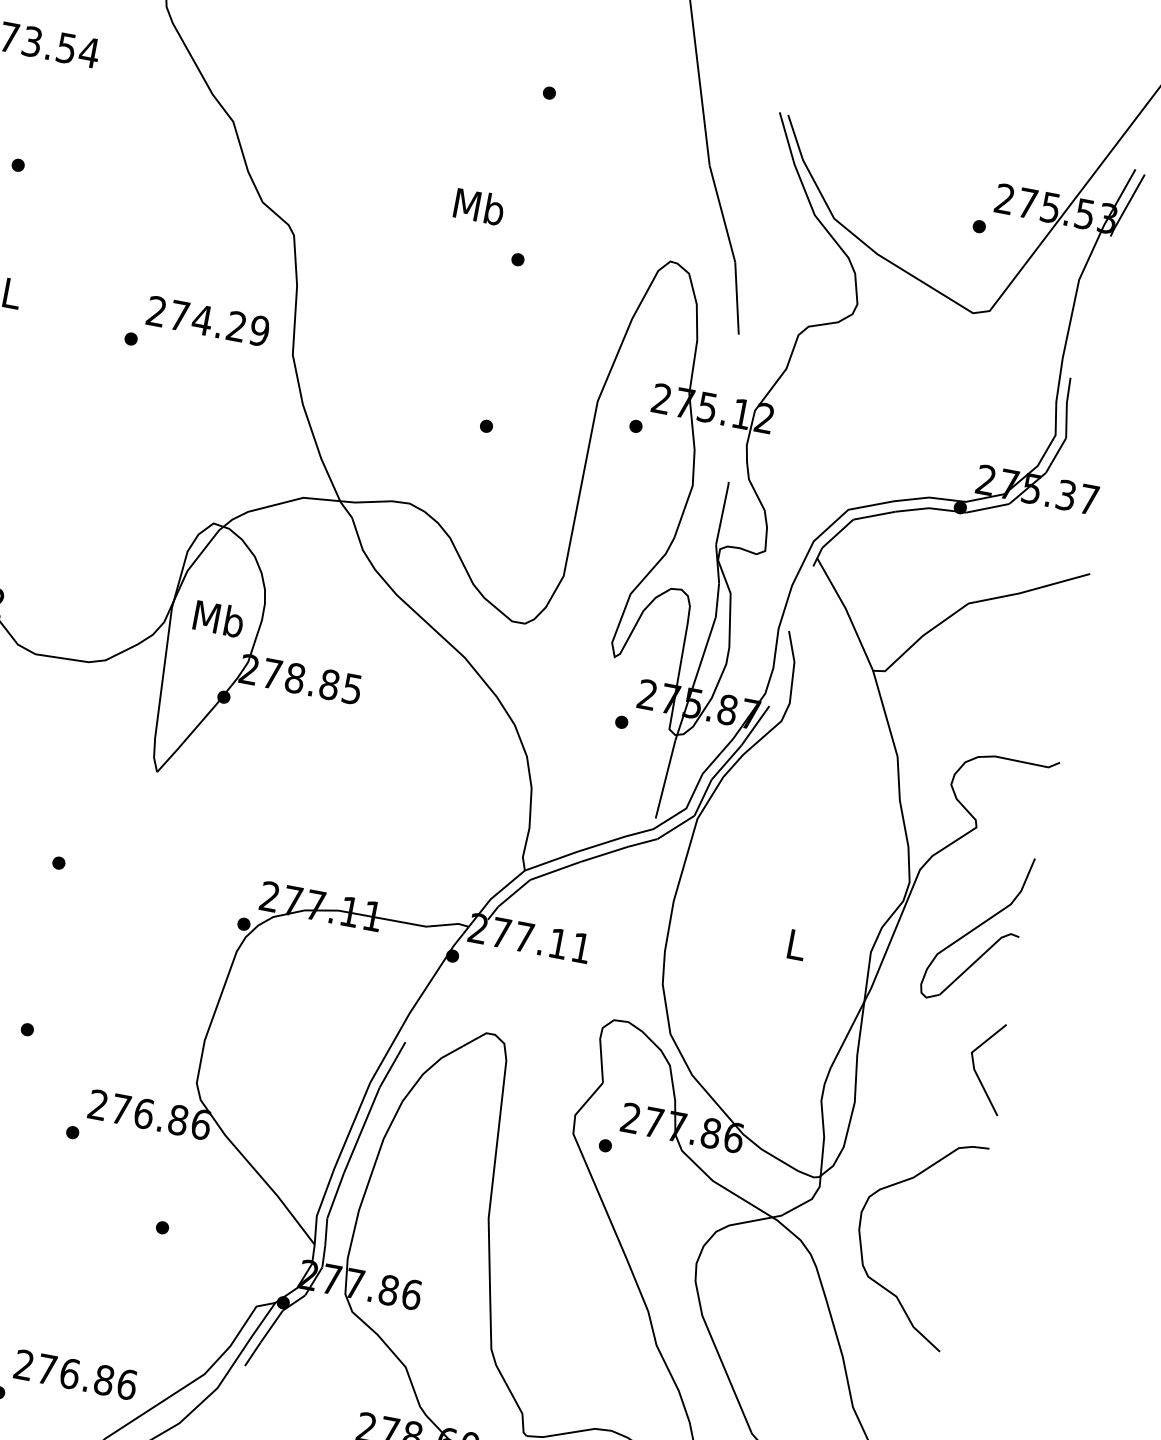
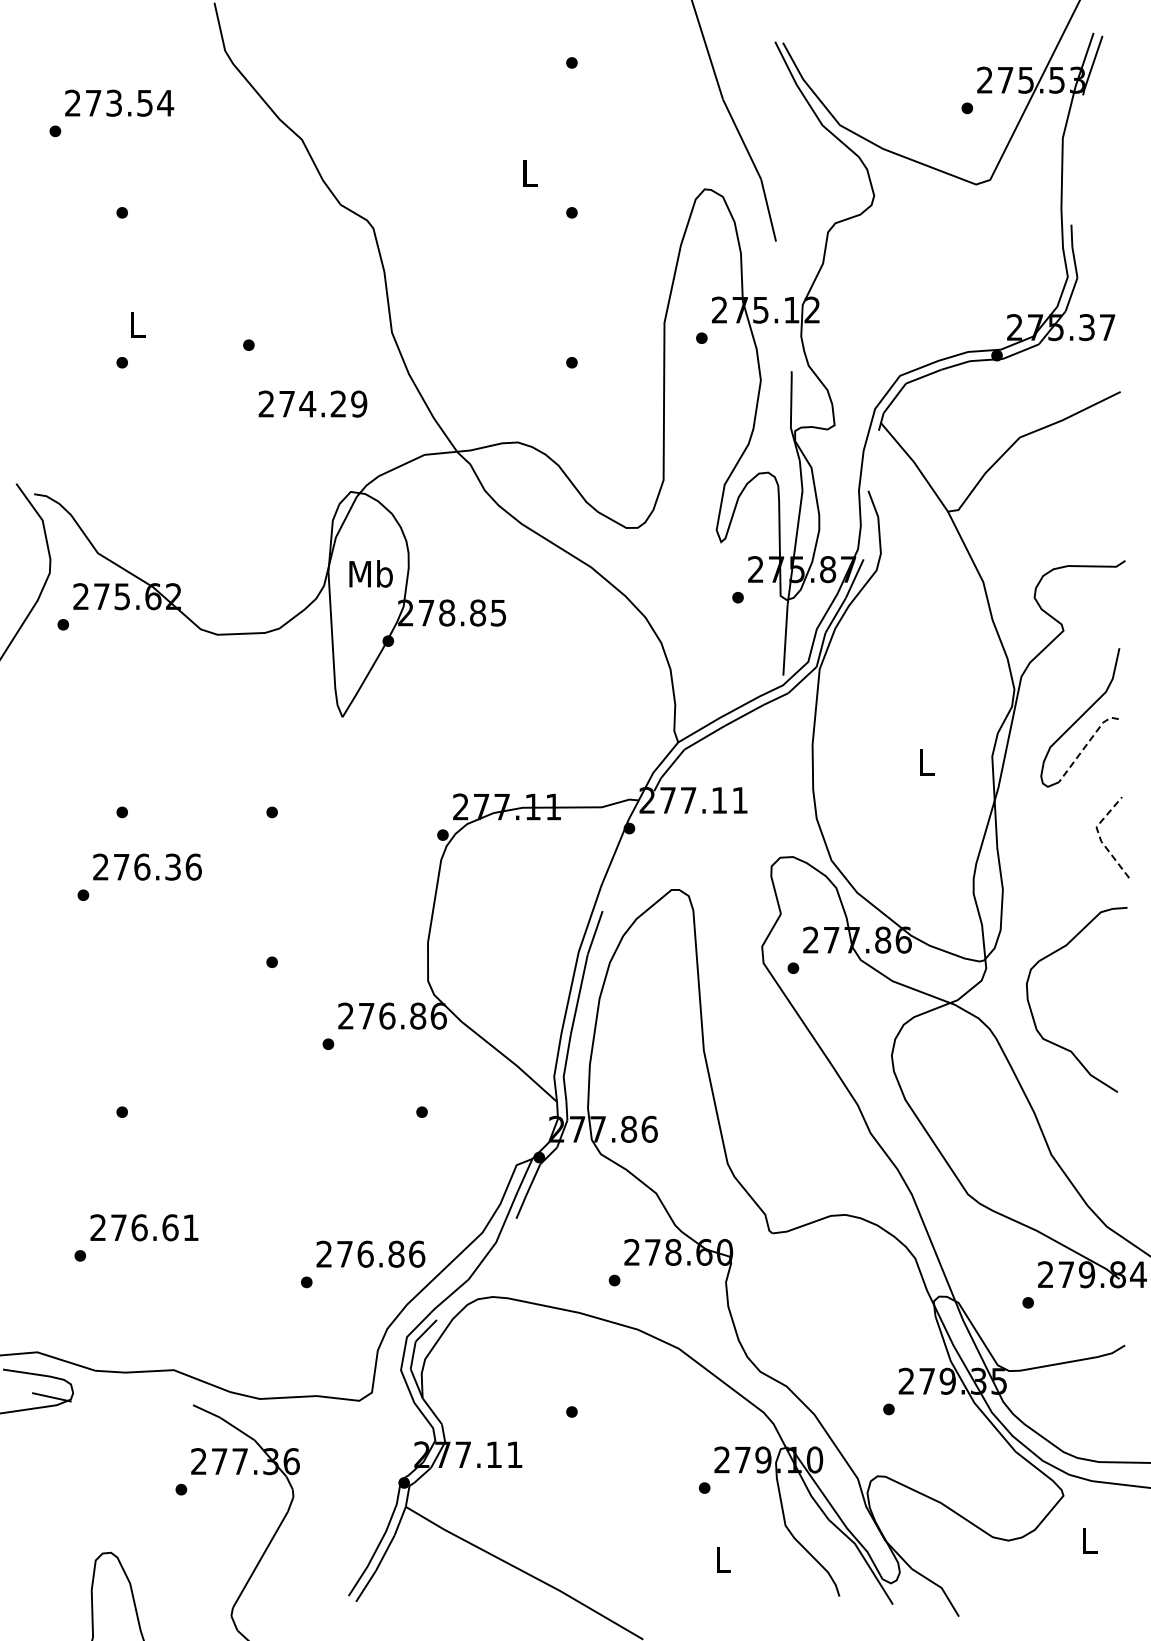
text: (479, 206) -> (529, 172), Mb -> L
text: (207, 320) -> (312, 403), moved
line: (978, 958) -> (1086, 744), solid -> dashed
line: (973, 1063) -> (1099, 836), solid -> dashed

